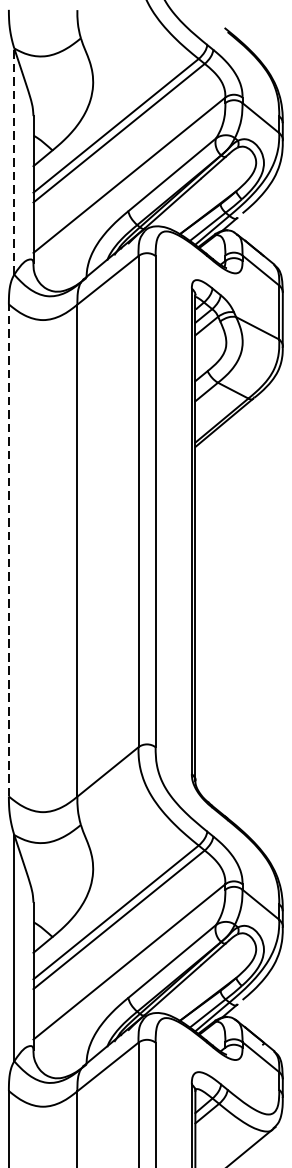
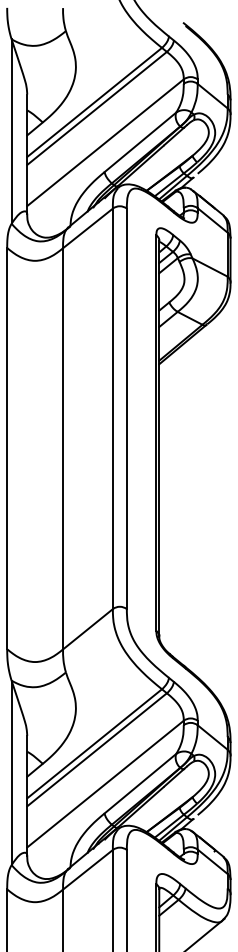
line: (14, 161) -> (11, 131), dashed -> solid
line: (9, 550) -> (7, 448), dashed -> solid

